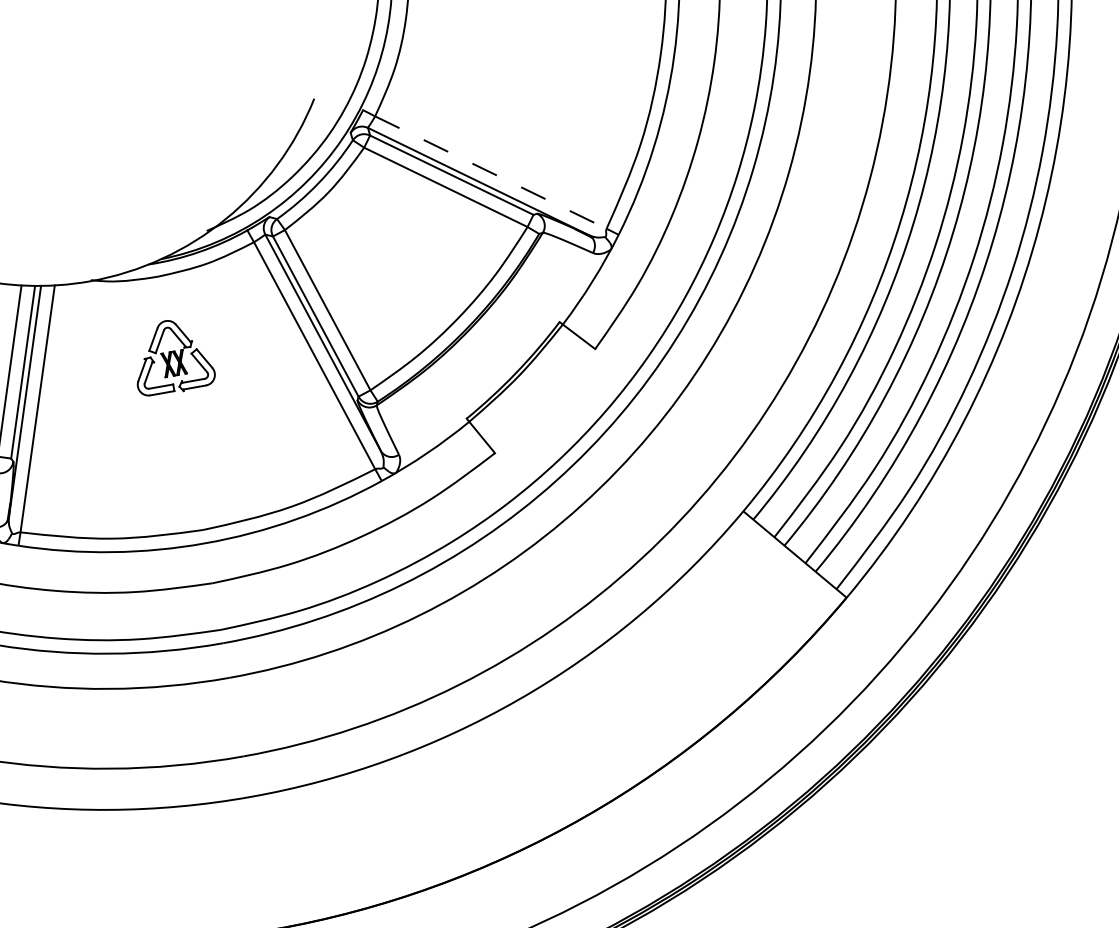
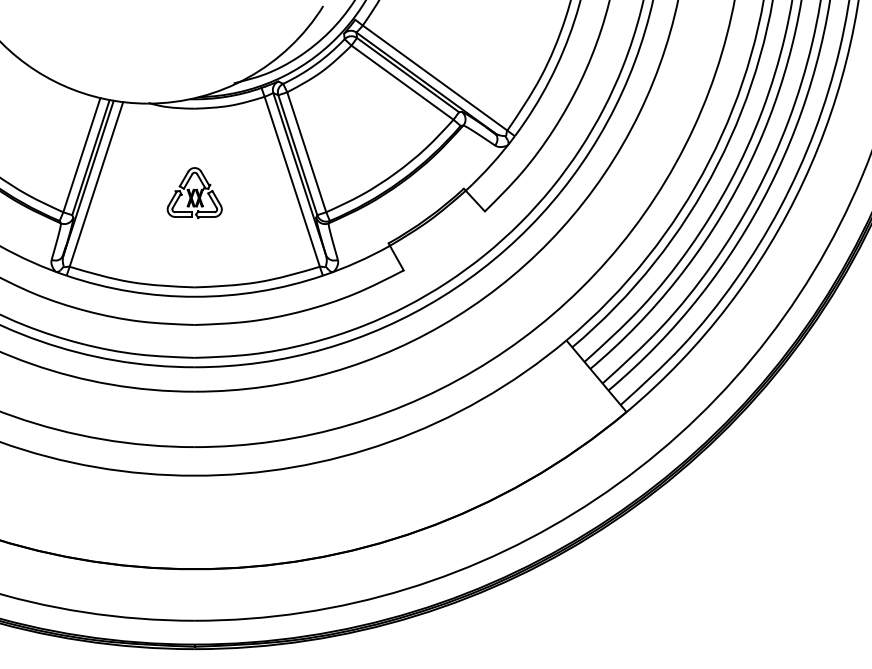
line: (491, 173) -> (435, 78), dashed -> solid
part: (171, 357) -> (194, 193), moved

